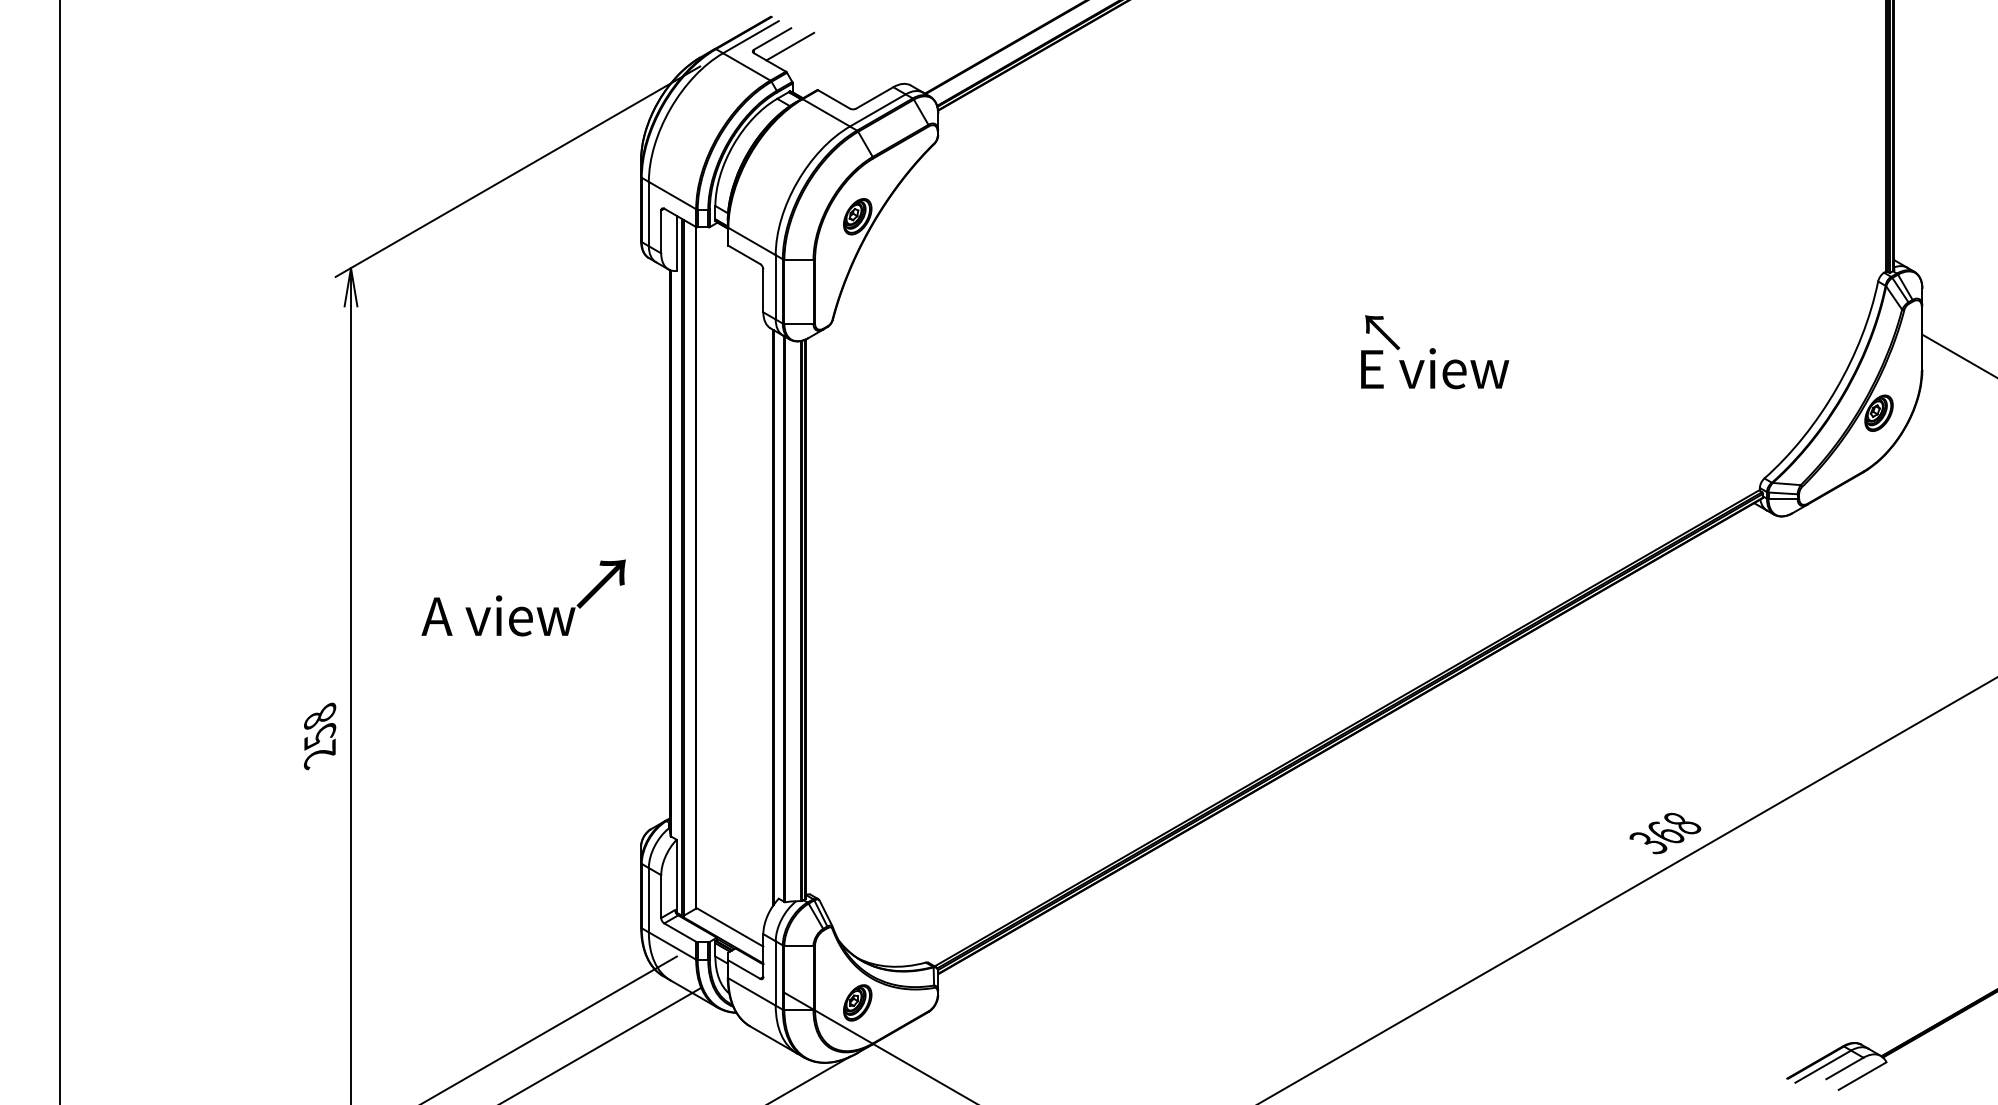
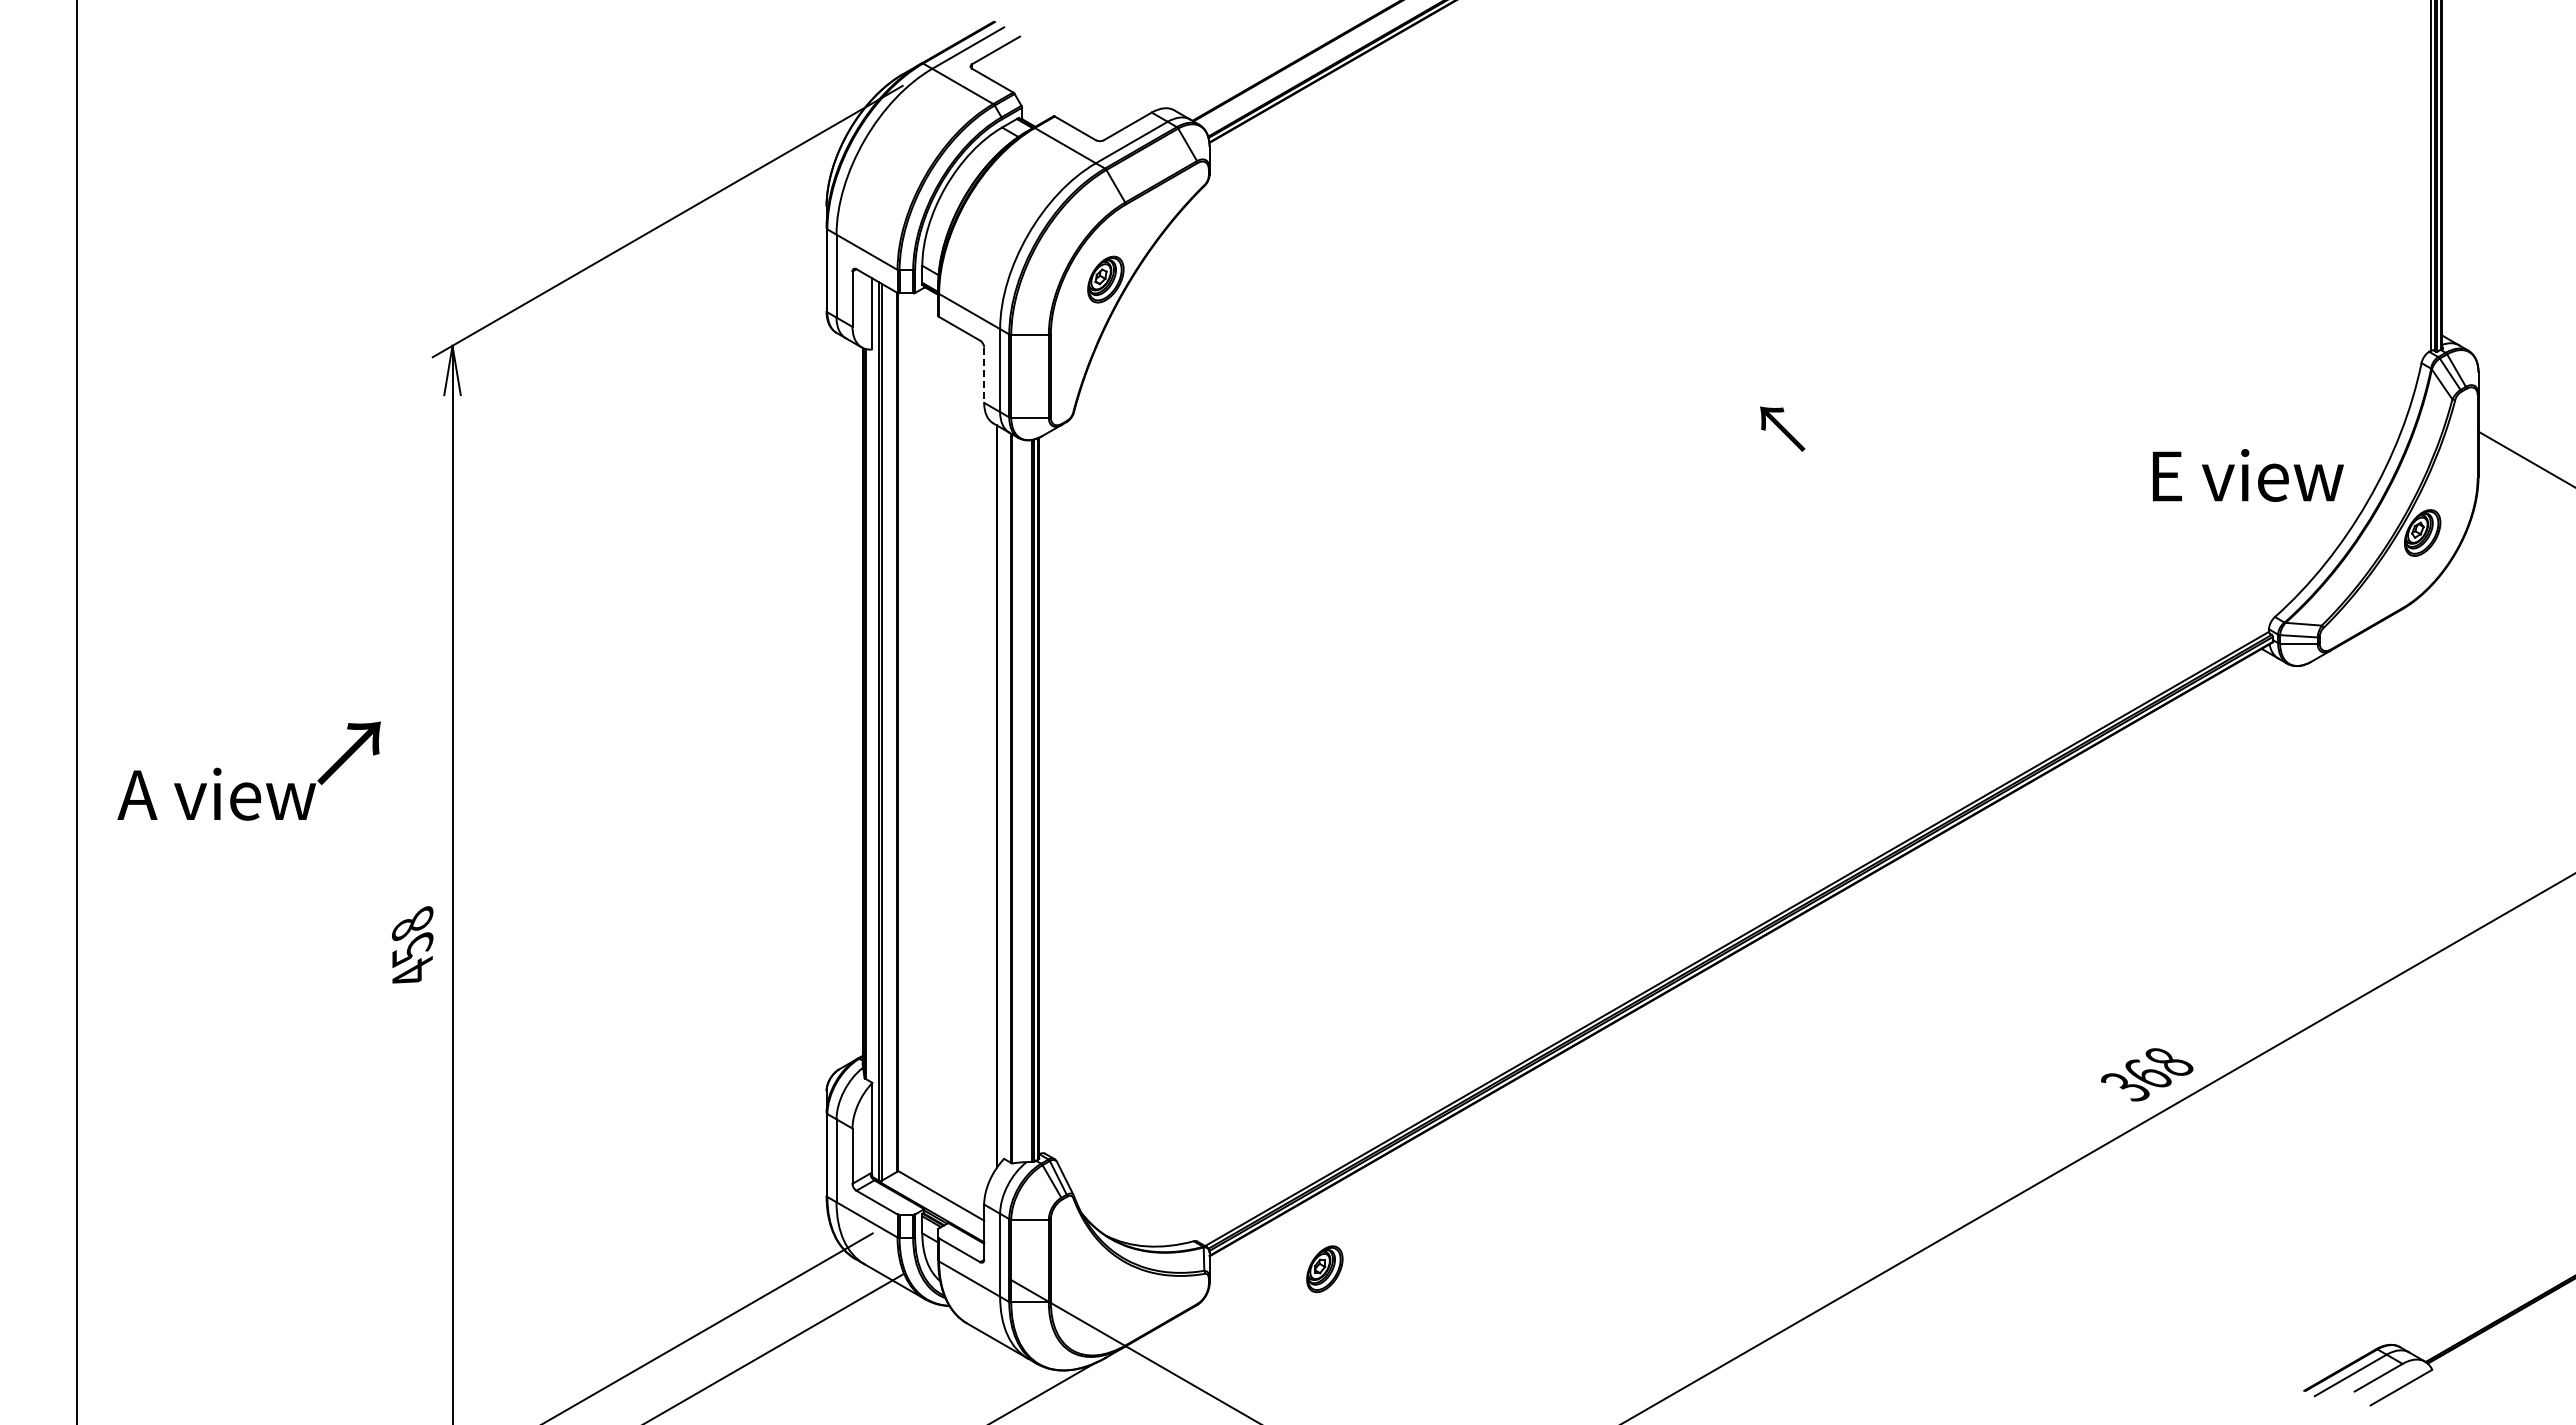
line: (789, 46) -> (1018, 60), removed
line: (763, 291) -> (984, 375), solid -> dashed
text: (1435, 368) -> (2248, 475), moved
text: (523, 597) -> (248, 770), moved
text: (319, 754) -> (411, 972), 258 -> 458
part: (857, 1003) -> (1324, 1269), moved

